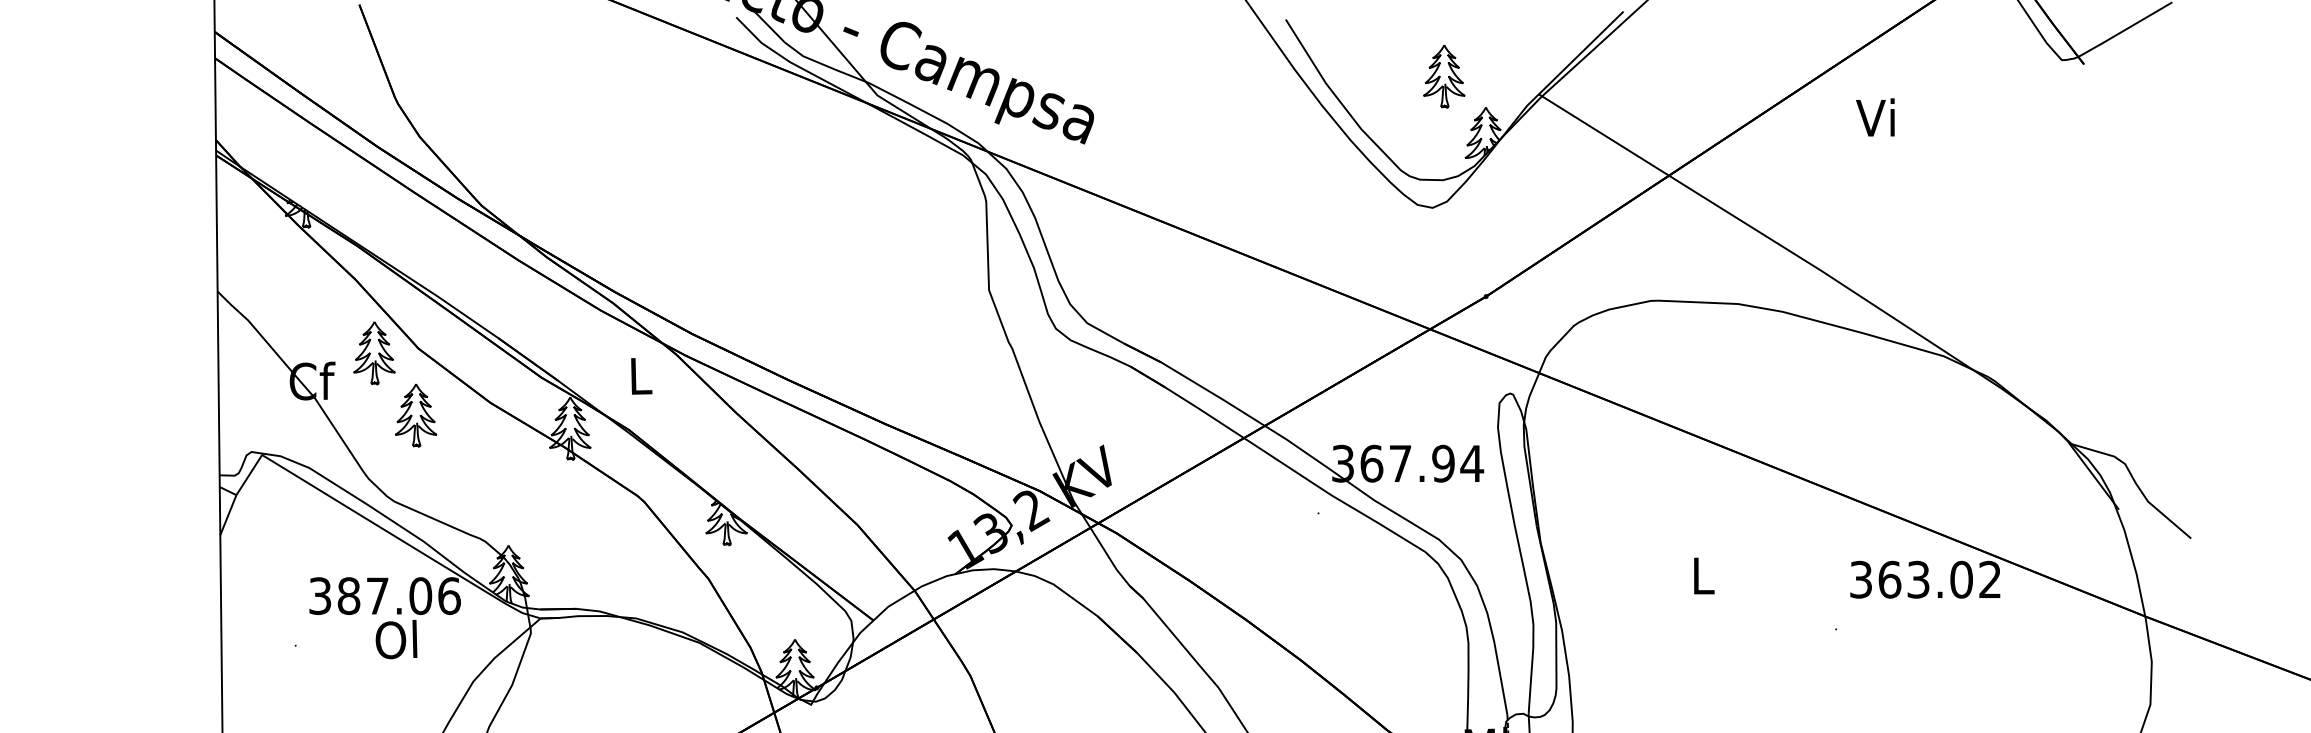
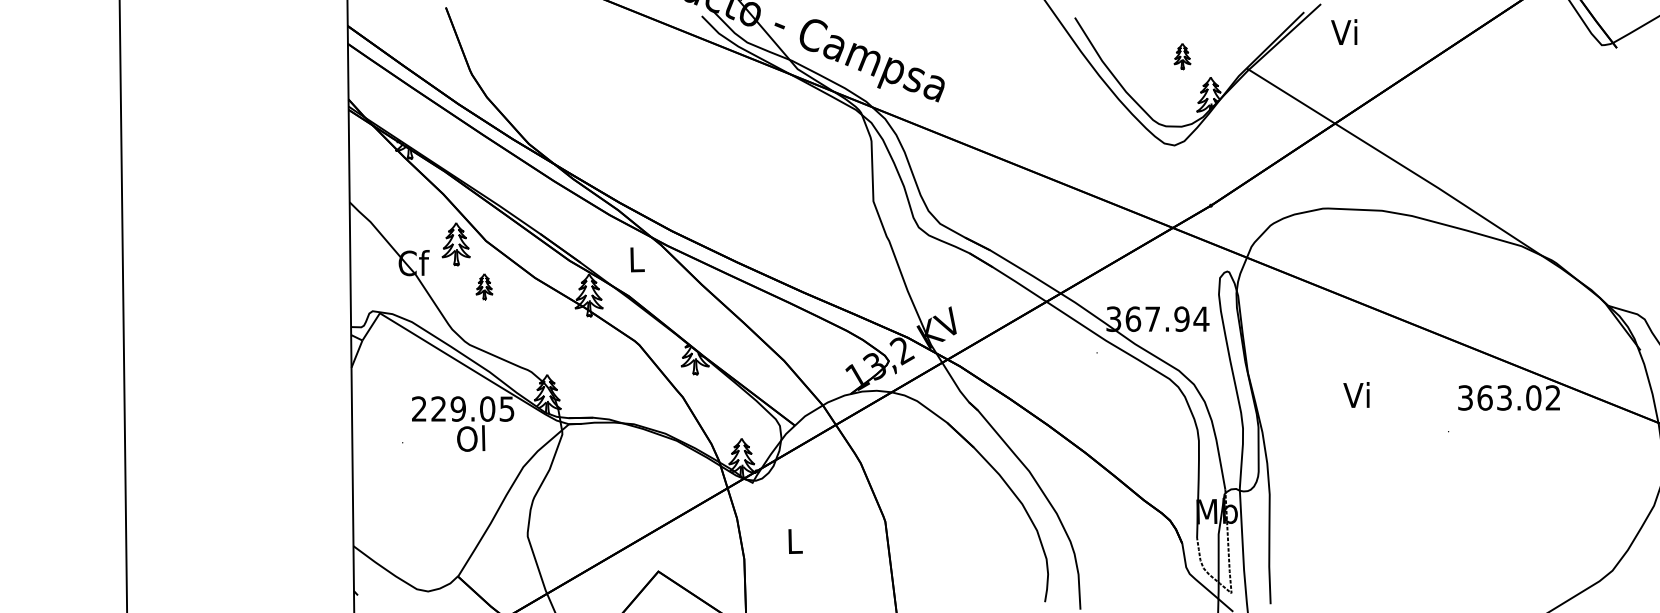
part: (1444, 76) -> (1182, 56), size x0.6
text: (1875, 116) -> (1344, 31), moved
part: (416, 415) -> (484, 286), size x0.6
text: (1700, 574) -> (1356, 394), L -> Vi
text: (385, 595) -> (463, 408), 387.06 -> 229.05

